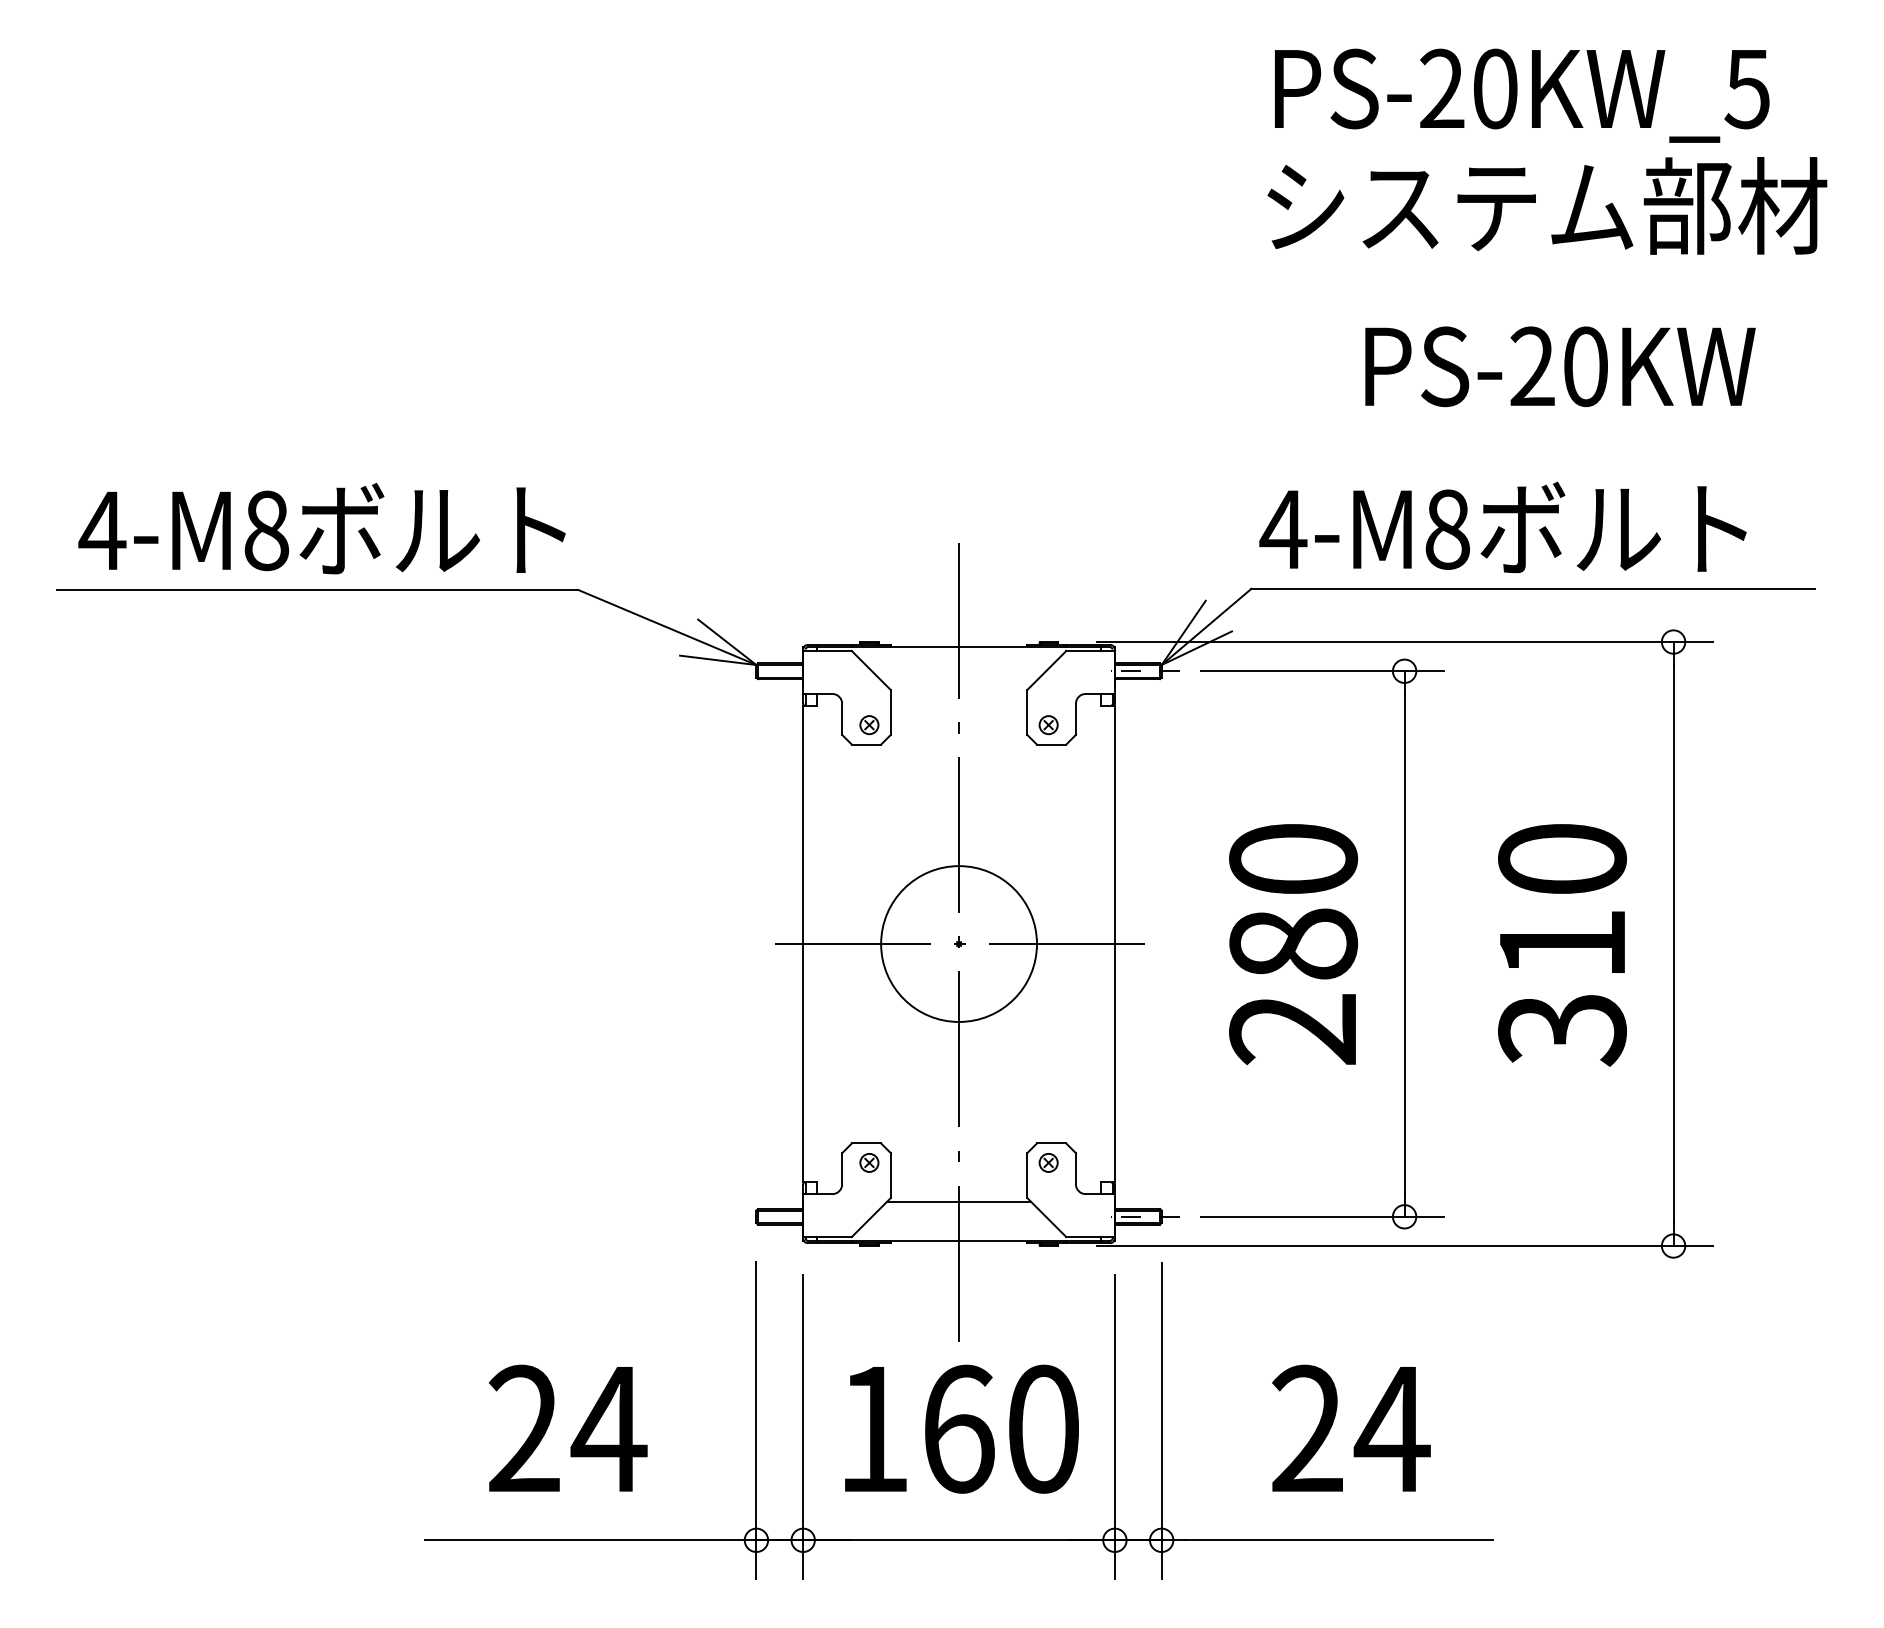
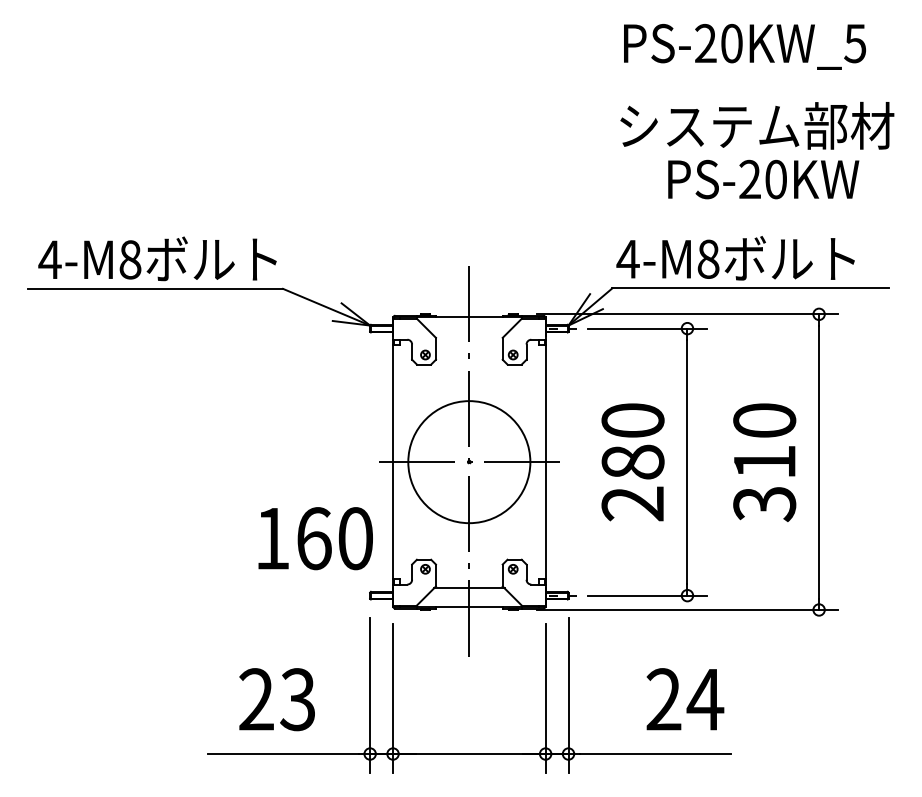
text: (1547, 205) -> (757, 125), moved
circle: (959, 944) -> (469, 462), size x1.6
text: (607, 1428) -> (297, 699), 24 -> 23
text: (961, 1428) -> (315, 538), moved
text: (1351, 1428) -> (685, 699), moved

